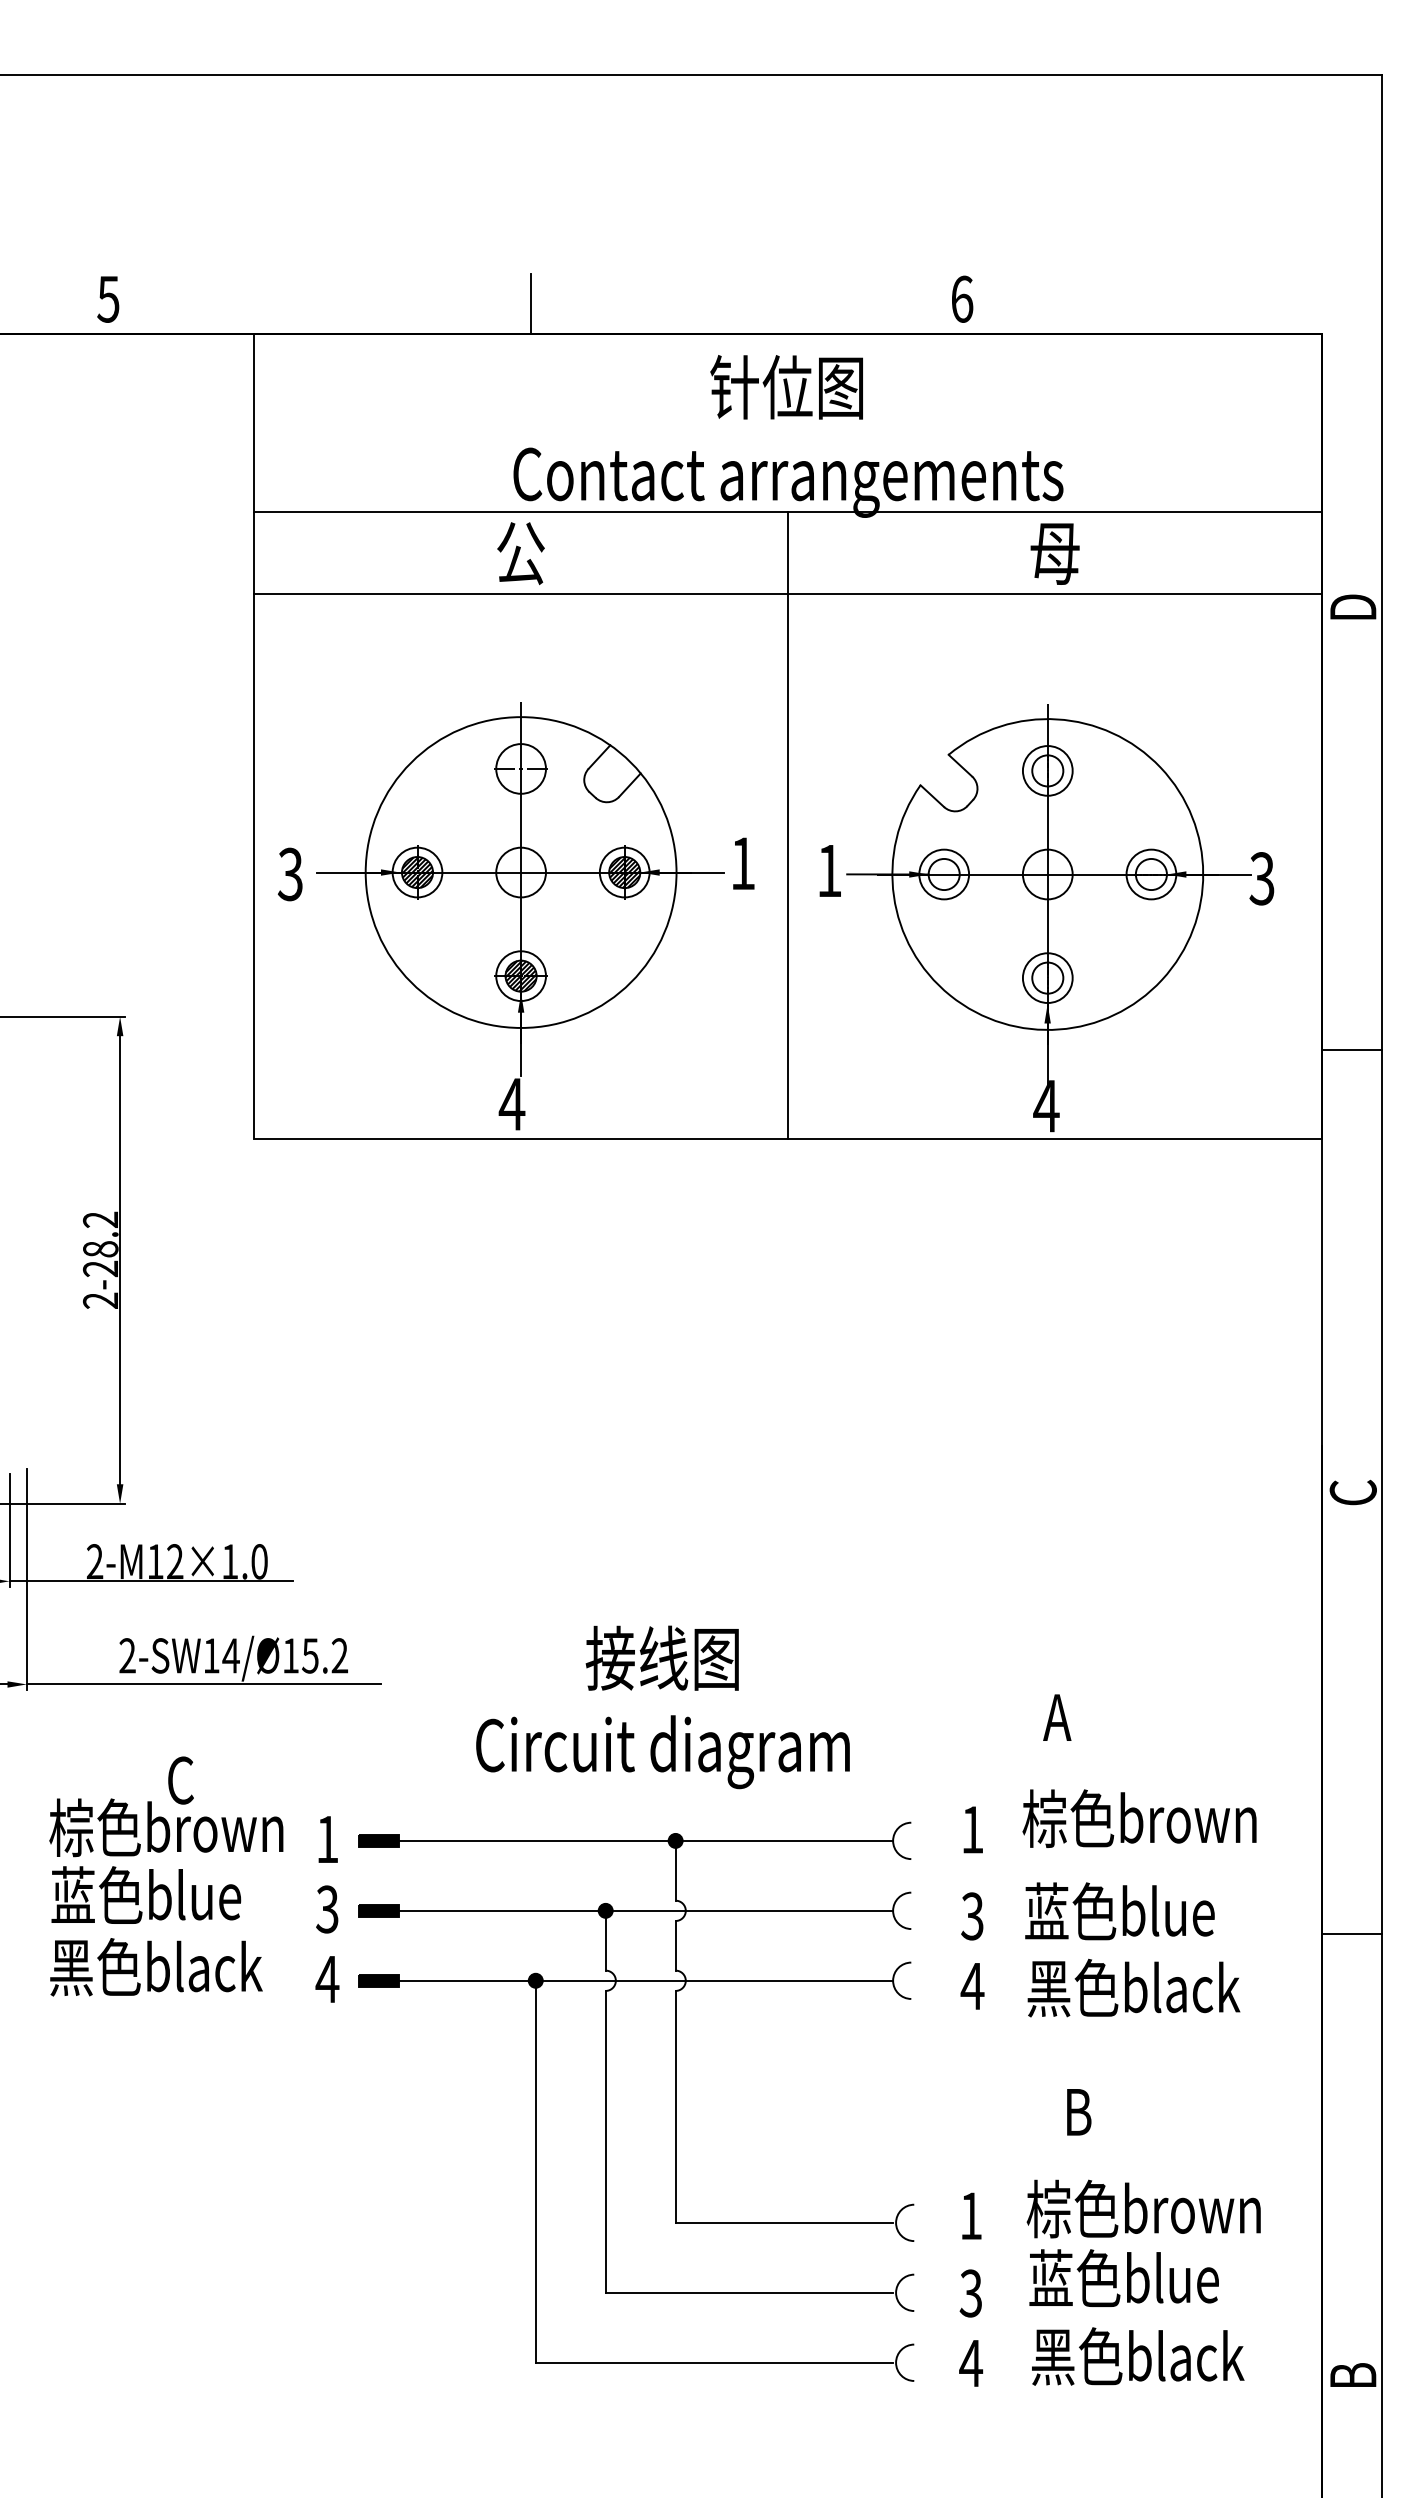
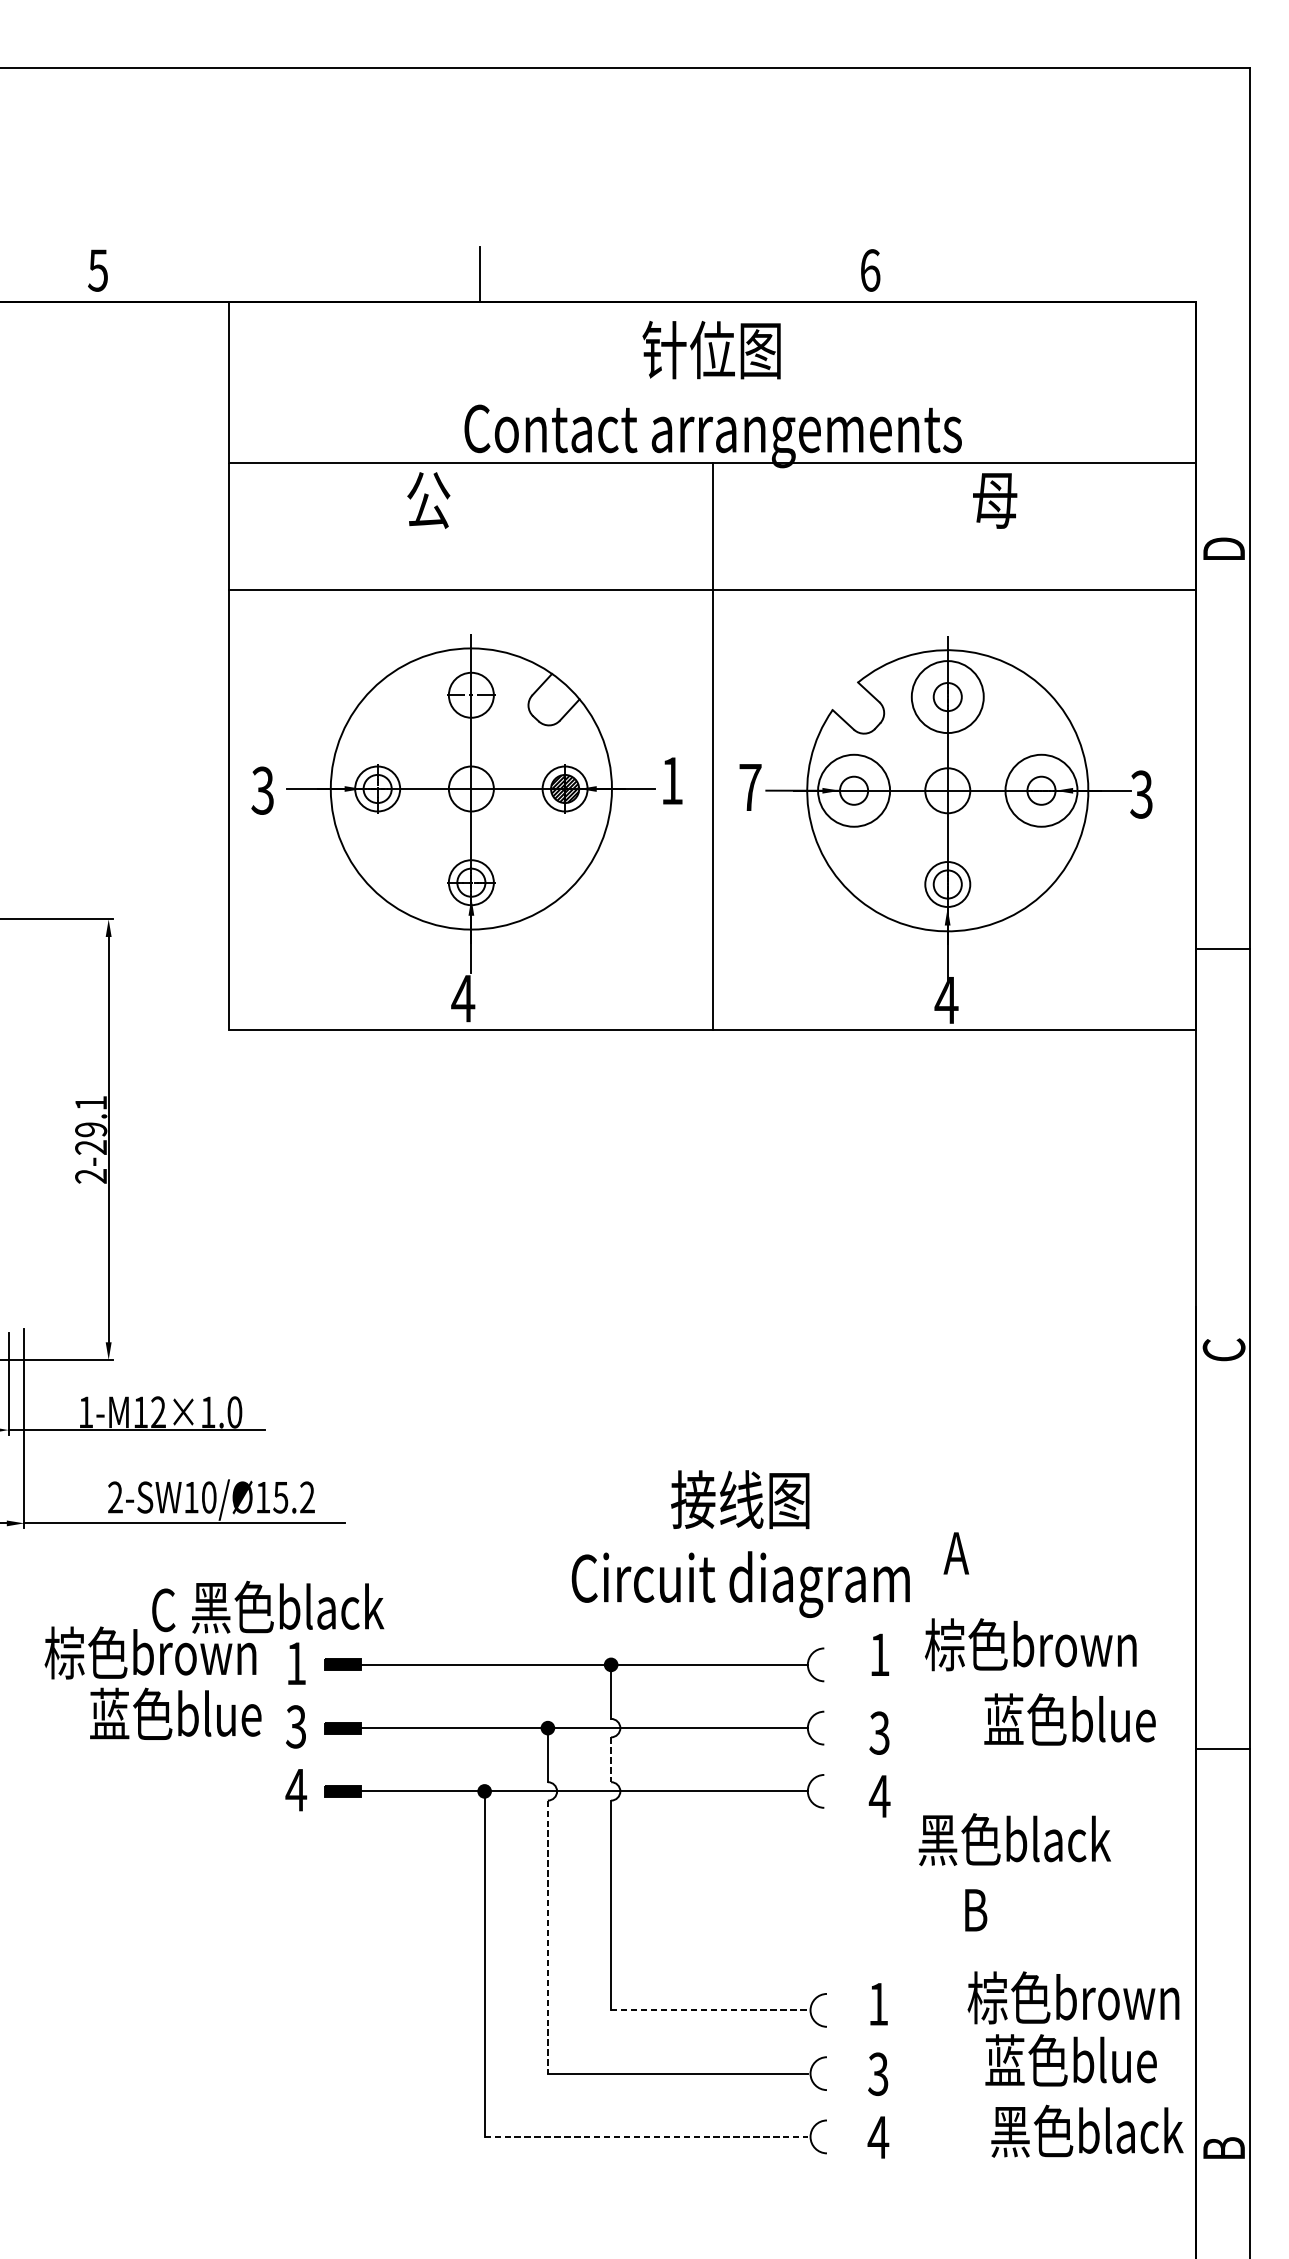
text: (520, 553) -> (428, 500), moved
text: (1054, 553) -> (994, 500), moved
line: (787, 594) -> (712, 589), moved
circle: (1047, 770) -> (947, 696), size x1.6
text: (829, 870) -> (750, 787), 1 -> 7
hatch: (417, 872) -> (377, 788), removed
circle: (944, 874) -> (854, 790), size x1.6
circle: (1151, 874) -> (1041, 790), size x1.6
hatch: (520, 975) -> (470, 882), removed
text: (100, 1234) -> (90, 1116), 2-28.2 -> 2-29.1
text: (95, 1561) -> (86, 1412), 2-M12 -> 1-M12
text: (230, 1655) -> (208, 1497), 2-SW14/Ø15.2 -> 2-SW10/Ø15.2
text: (662, 1707) -> (740, 1544), moved
text: (146, 1894) -> (175, 1713), moved
text: (1119, 1911) -> (1069, 1719), moved
line: (675, 1945) -> (611, 1759), solid -> dashed
text: (156, 1967) -> (288, 1607), moved
text: (1133, 1987) -> (1014, 1839), moved
line: (605, 2141) -> (547, 1936), solid -> dashed
text: (1143, 2208) -> (1073, 1997), moved
line: (784, 2222) -> (709, 2010), solid -> dashed
text: (1123, 2277) -> (1070, 2059), moved
text: (1138, 2356) -> (1087, 2131), moved
line: (714, 2362) -> (646, 2136), solid -> dashed

